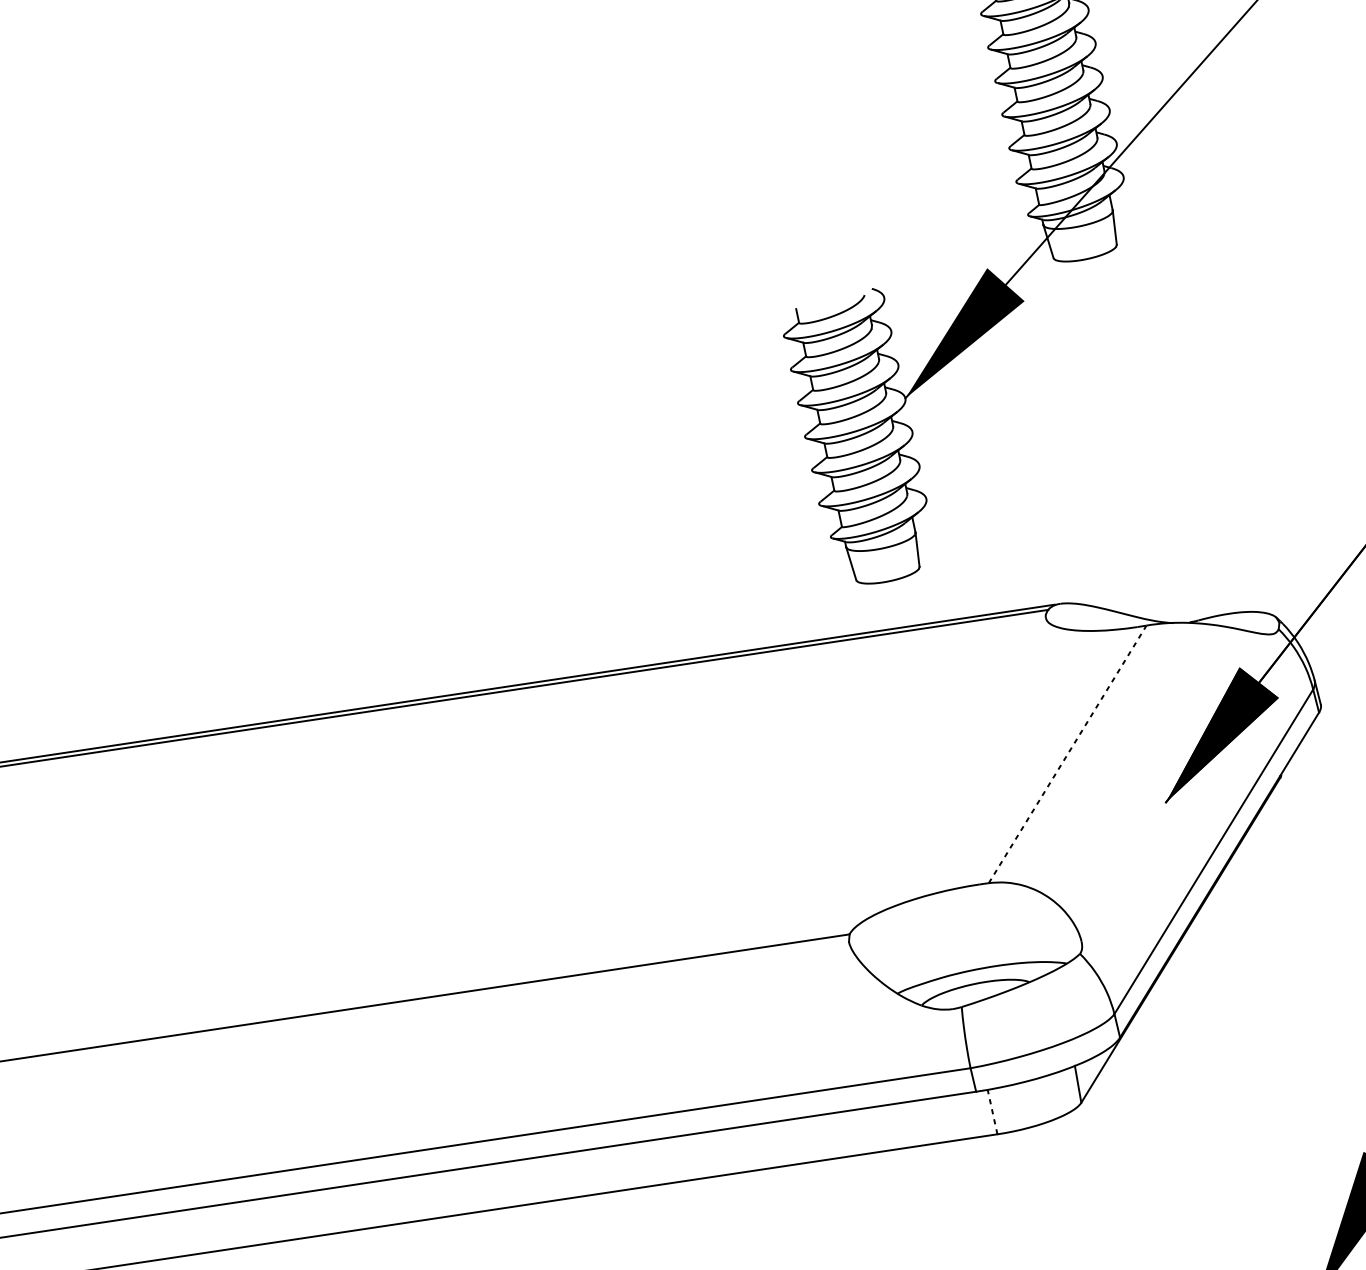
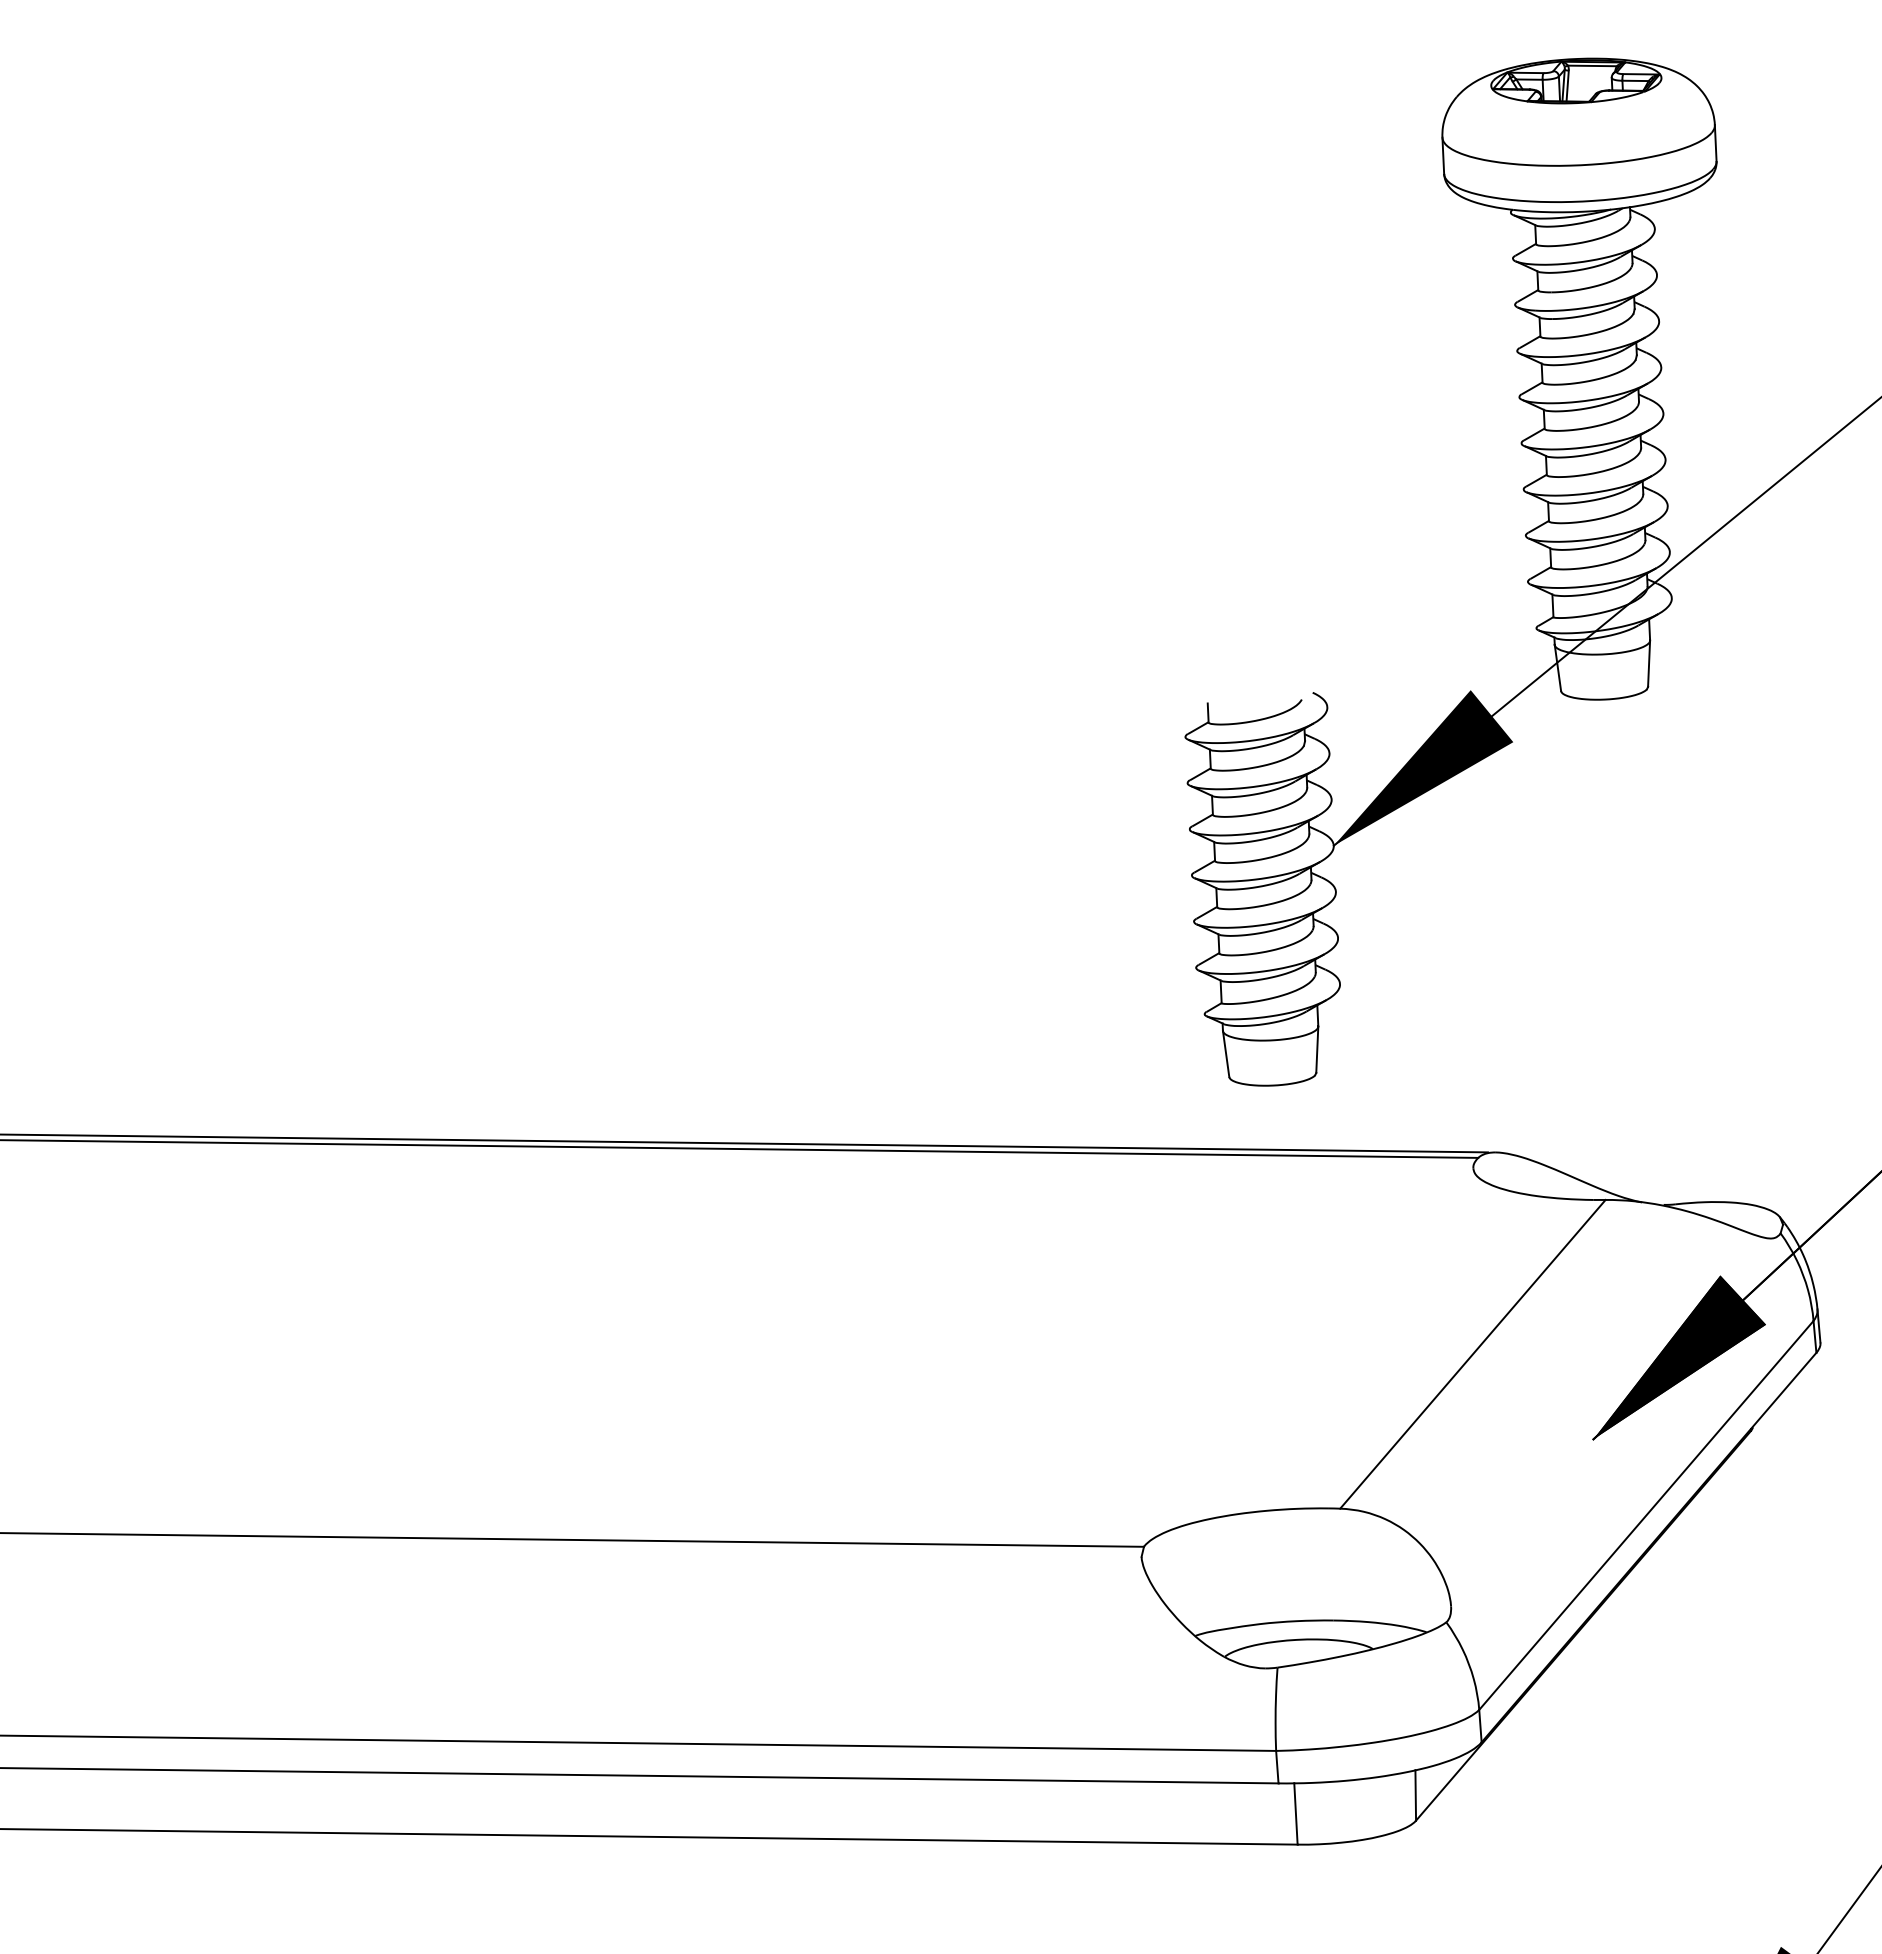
line: (1067, 754) -> (1472, 1354), dashed -> solid
line: (992, 1111) -> (1295, 1813), dashed -> solid

